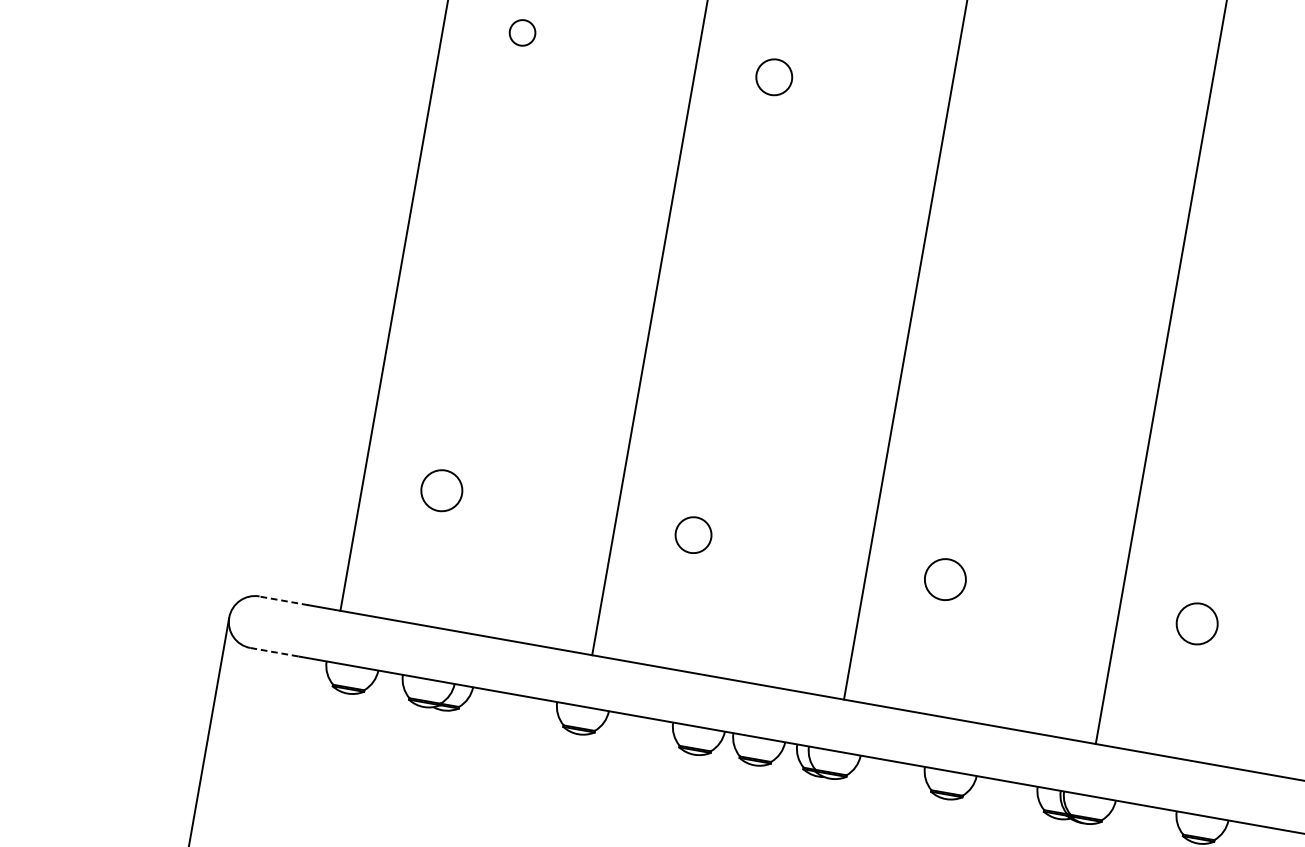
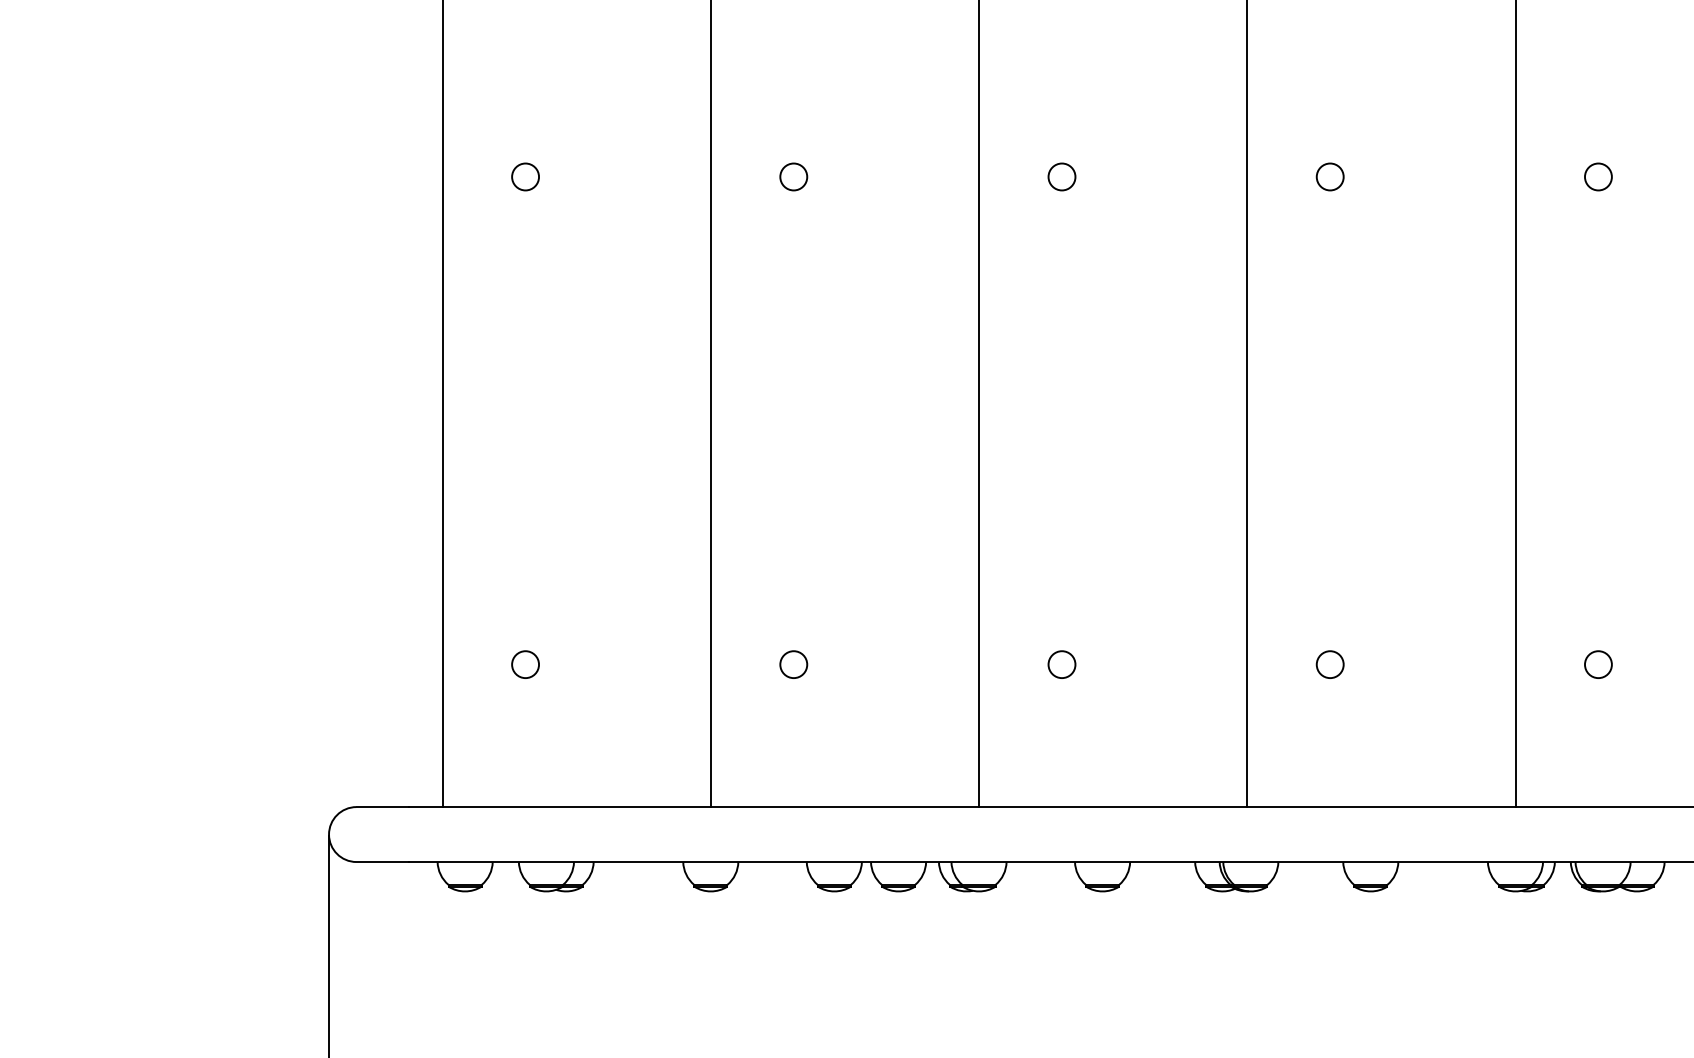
circle: (774, 76) -> (793, 176), size x0.71
circle: (1025, 121) -> (1061, 176), added
circle: (1277, 165) -> (1329, 176), added
circle: (441, 490) -> (525, 664), size x0.62
circle: (693, 534) -> (793, 664), size x0.71
circle: (944, 579) -> (1061, 664), size x0.62
line: (283, 601) -> (382, 807), dashed -> solid
circle: (1196, 623) -> (1329, 664), size x0.62
line: (275, 652) -> (383, 862), dashed -> solid

